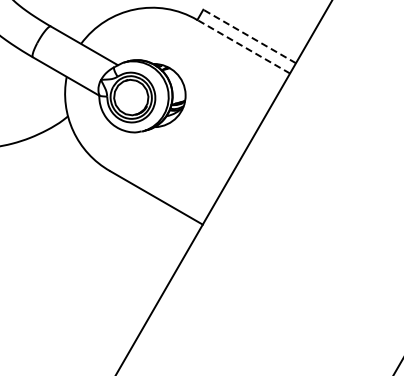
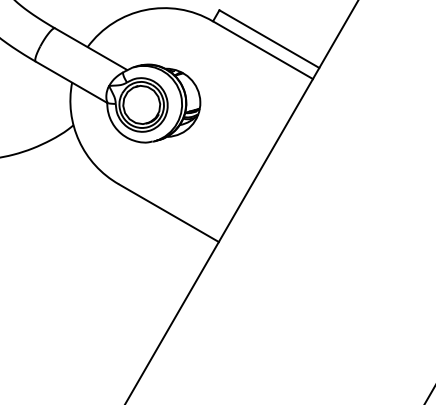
line: (249, 36) -> (269, 39), dashed -> solid
line: (243, 46) -> (262, 49), dashed -> solid

